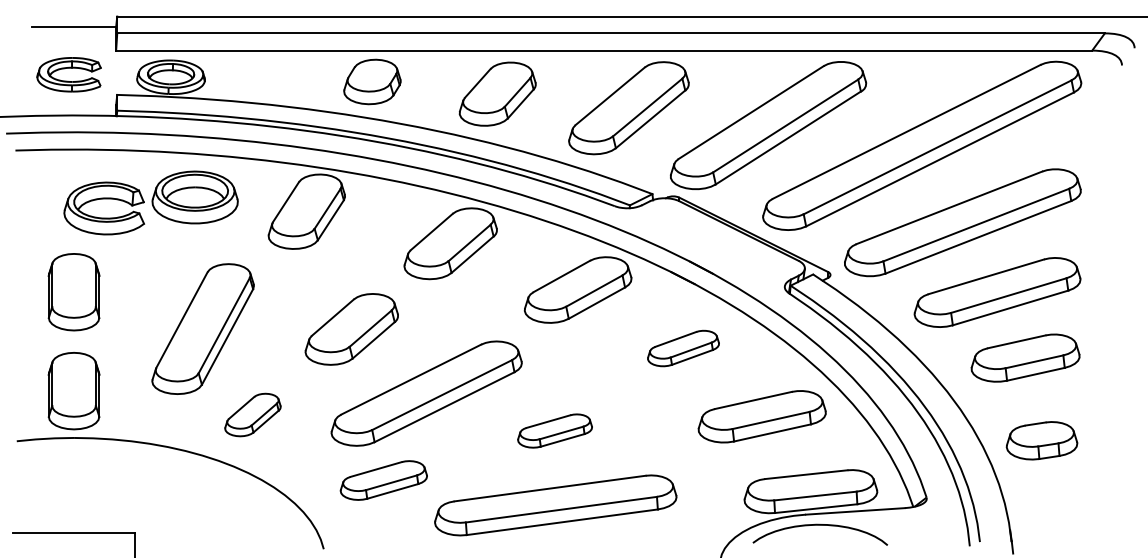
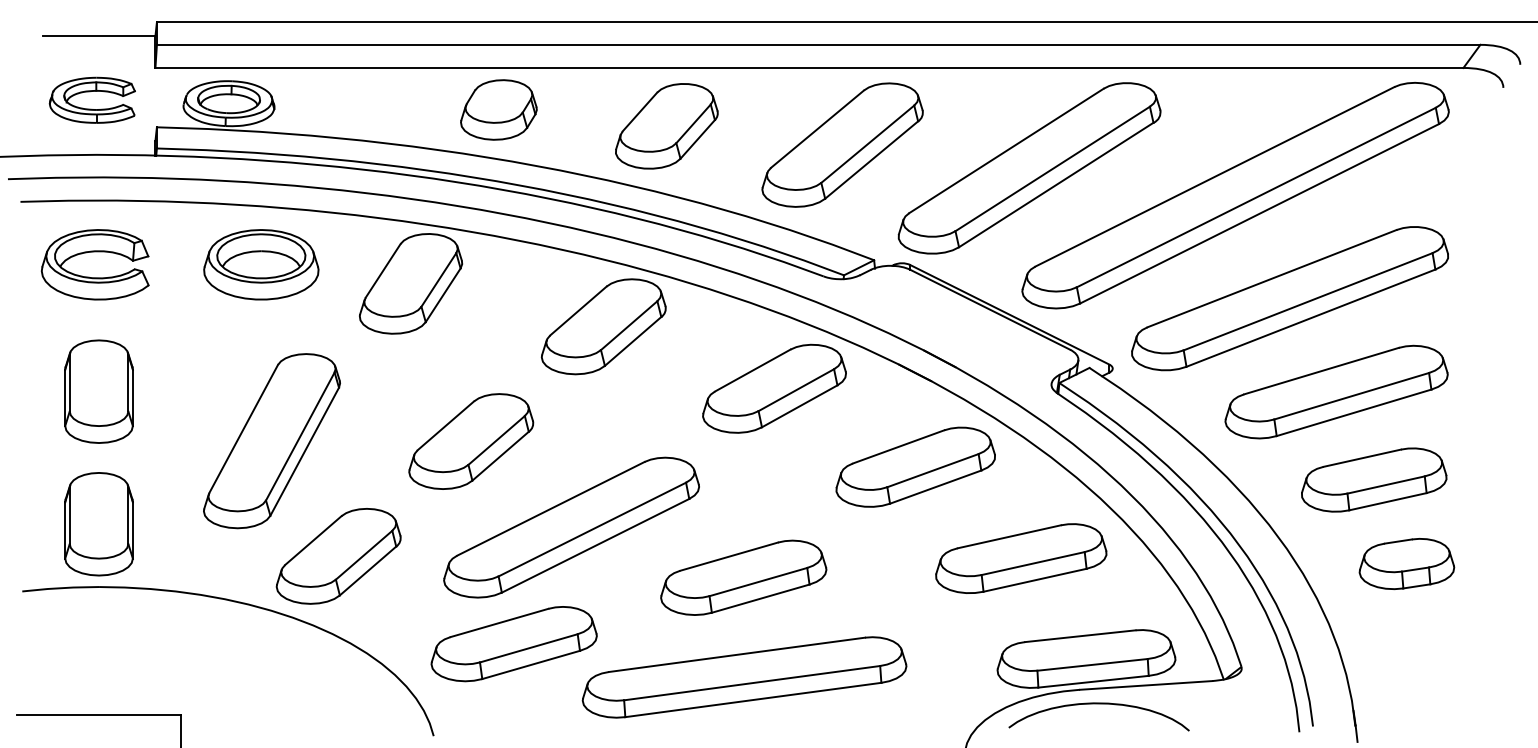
part: (104, 199) -> (95, 252), moved
part: (683, 348) -> (915, 467), size x1.67
part: (252, 414) -> (338, 555), size x1.67
part: (554, 430) -> (742, 577), size x1.67
part: (1041, 440) -> (1406, 563), moved
part: (383, 480) -> (513, 644), size x1.43

